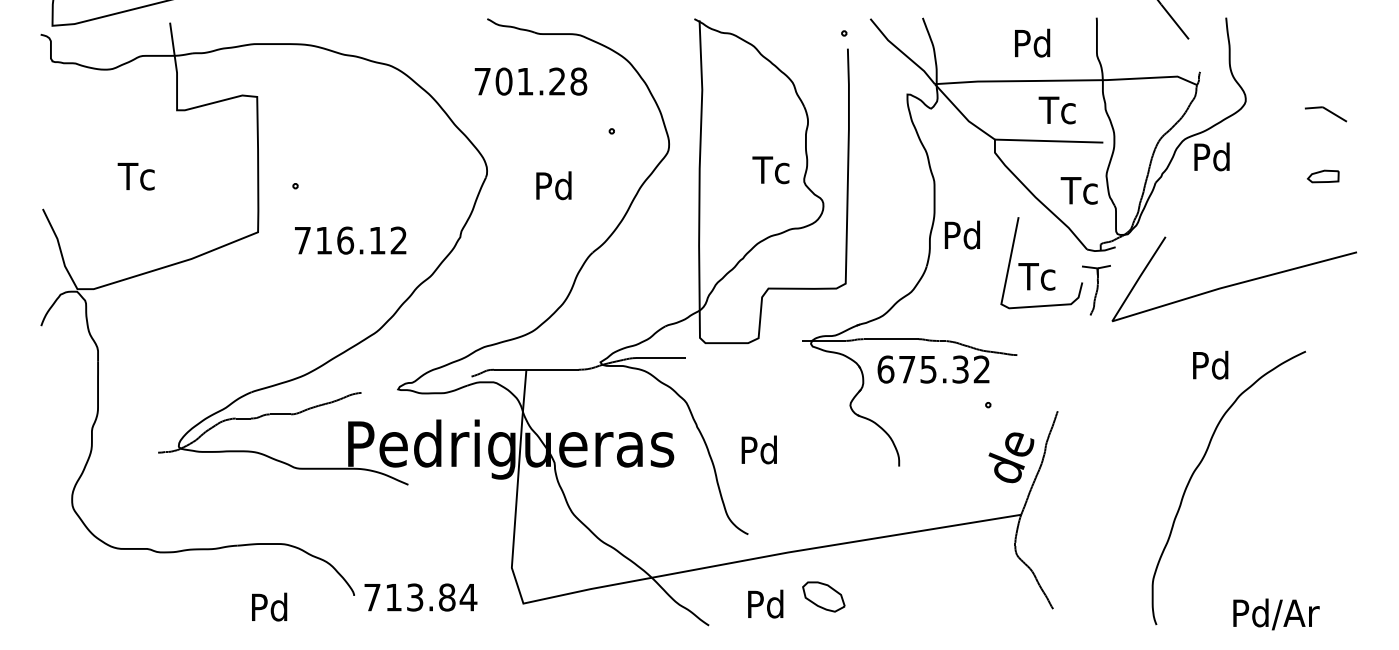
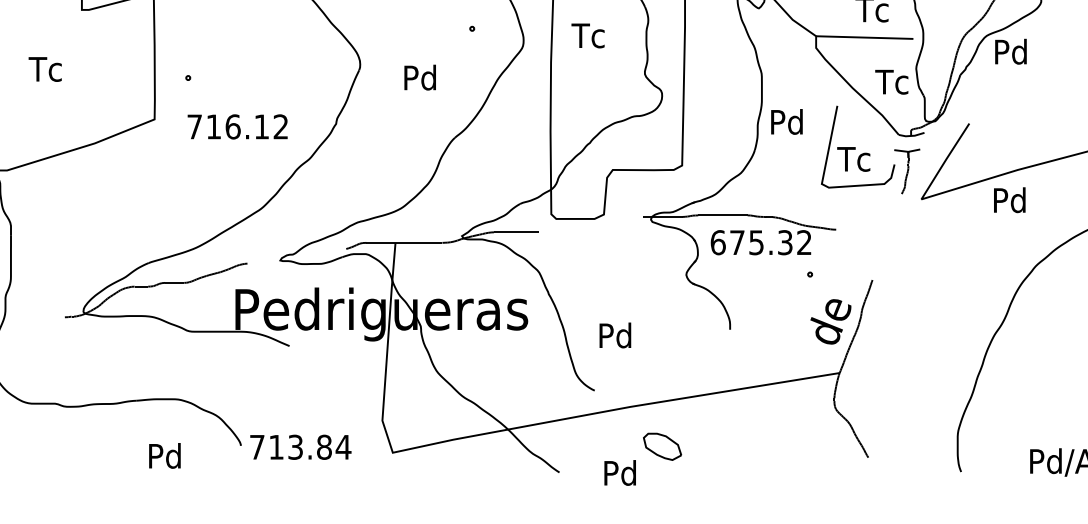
text: (770, 170) -> (587, 36), moved
text: (1210, 364) -> (1009, 199), moved
text: (758, 449) -> (614, 335), moved
text: (765, 603) -> (620, 472), moved

